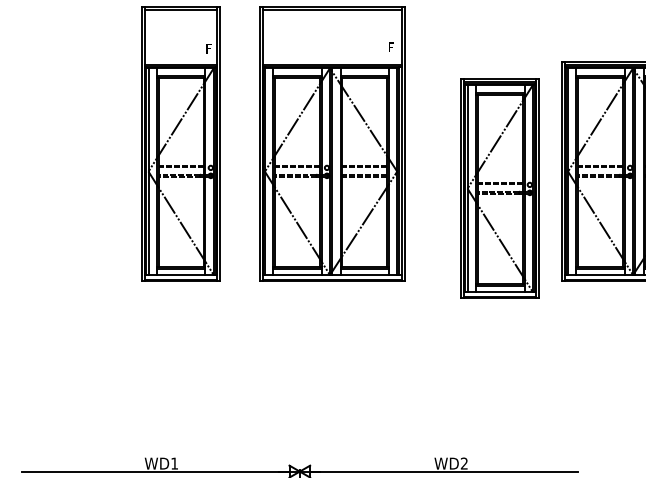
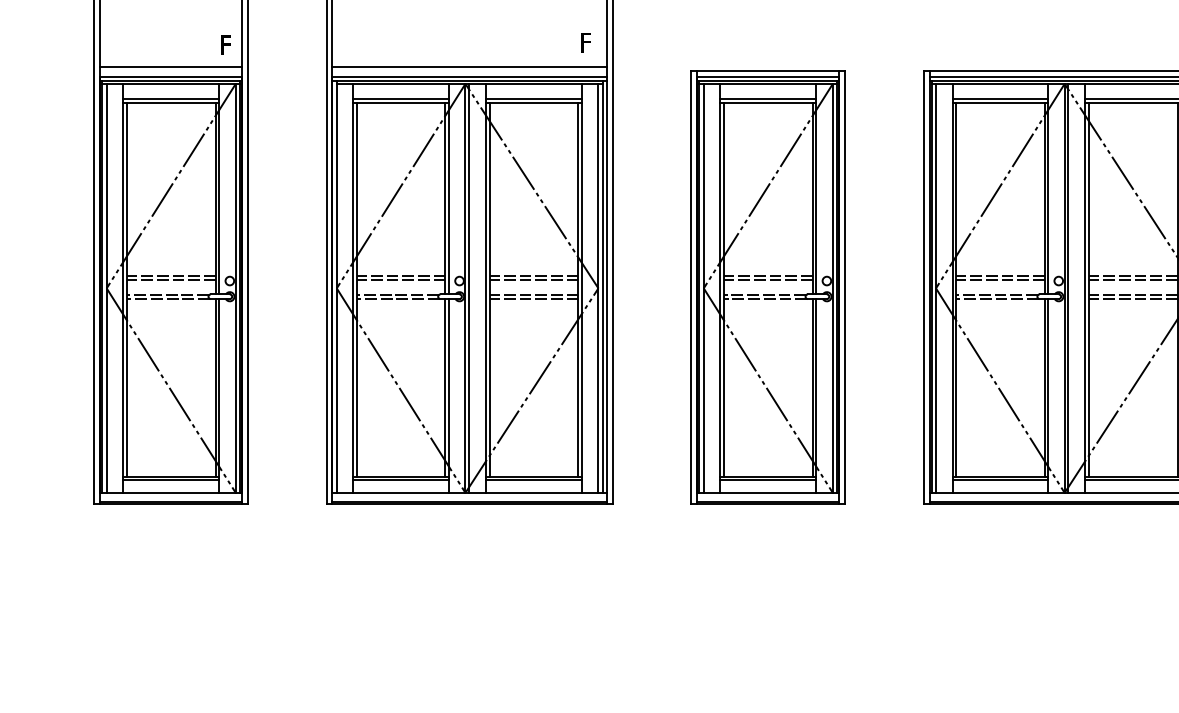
line: (181, 59) -> (171, 66), added
line: (331, 59) -> (468, 66), added
part: (499, 188) -> (766, 288), moved

